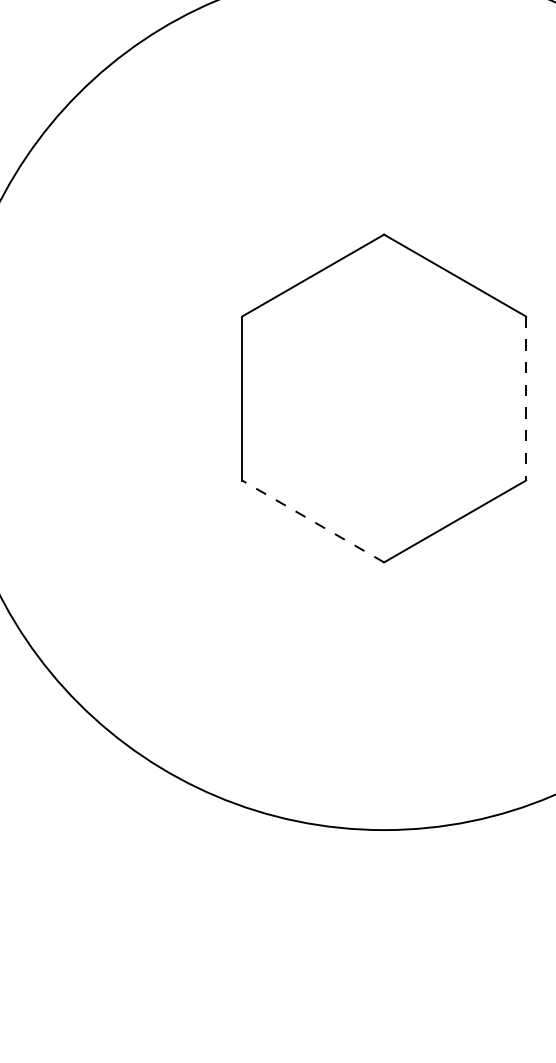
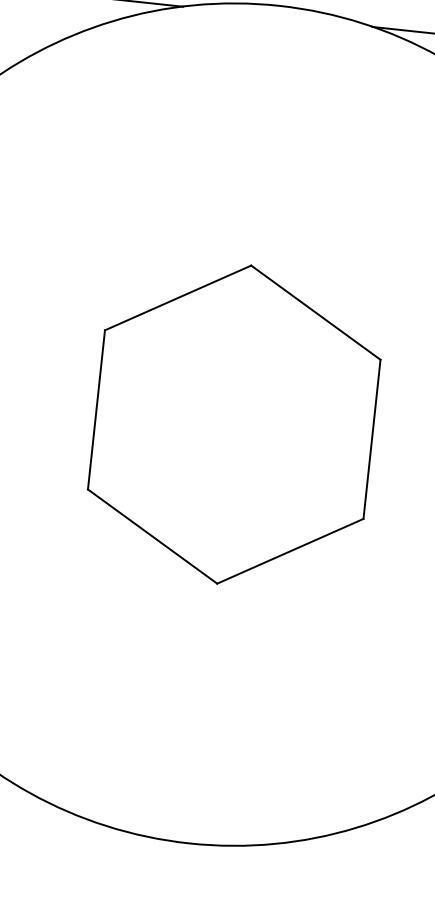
line: (526, 398) -> (372, 439), dashed -> solid
line: (313, 521) -> (152, 536), dashed -> solid

